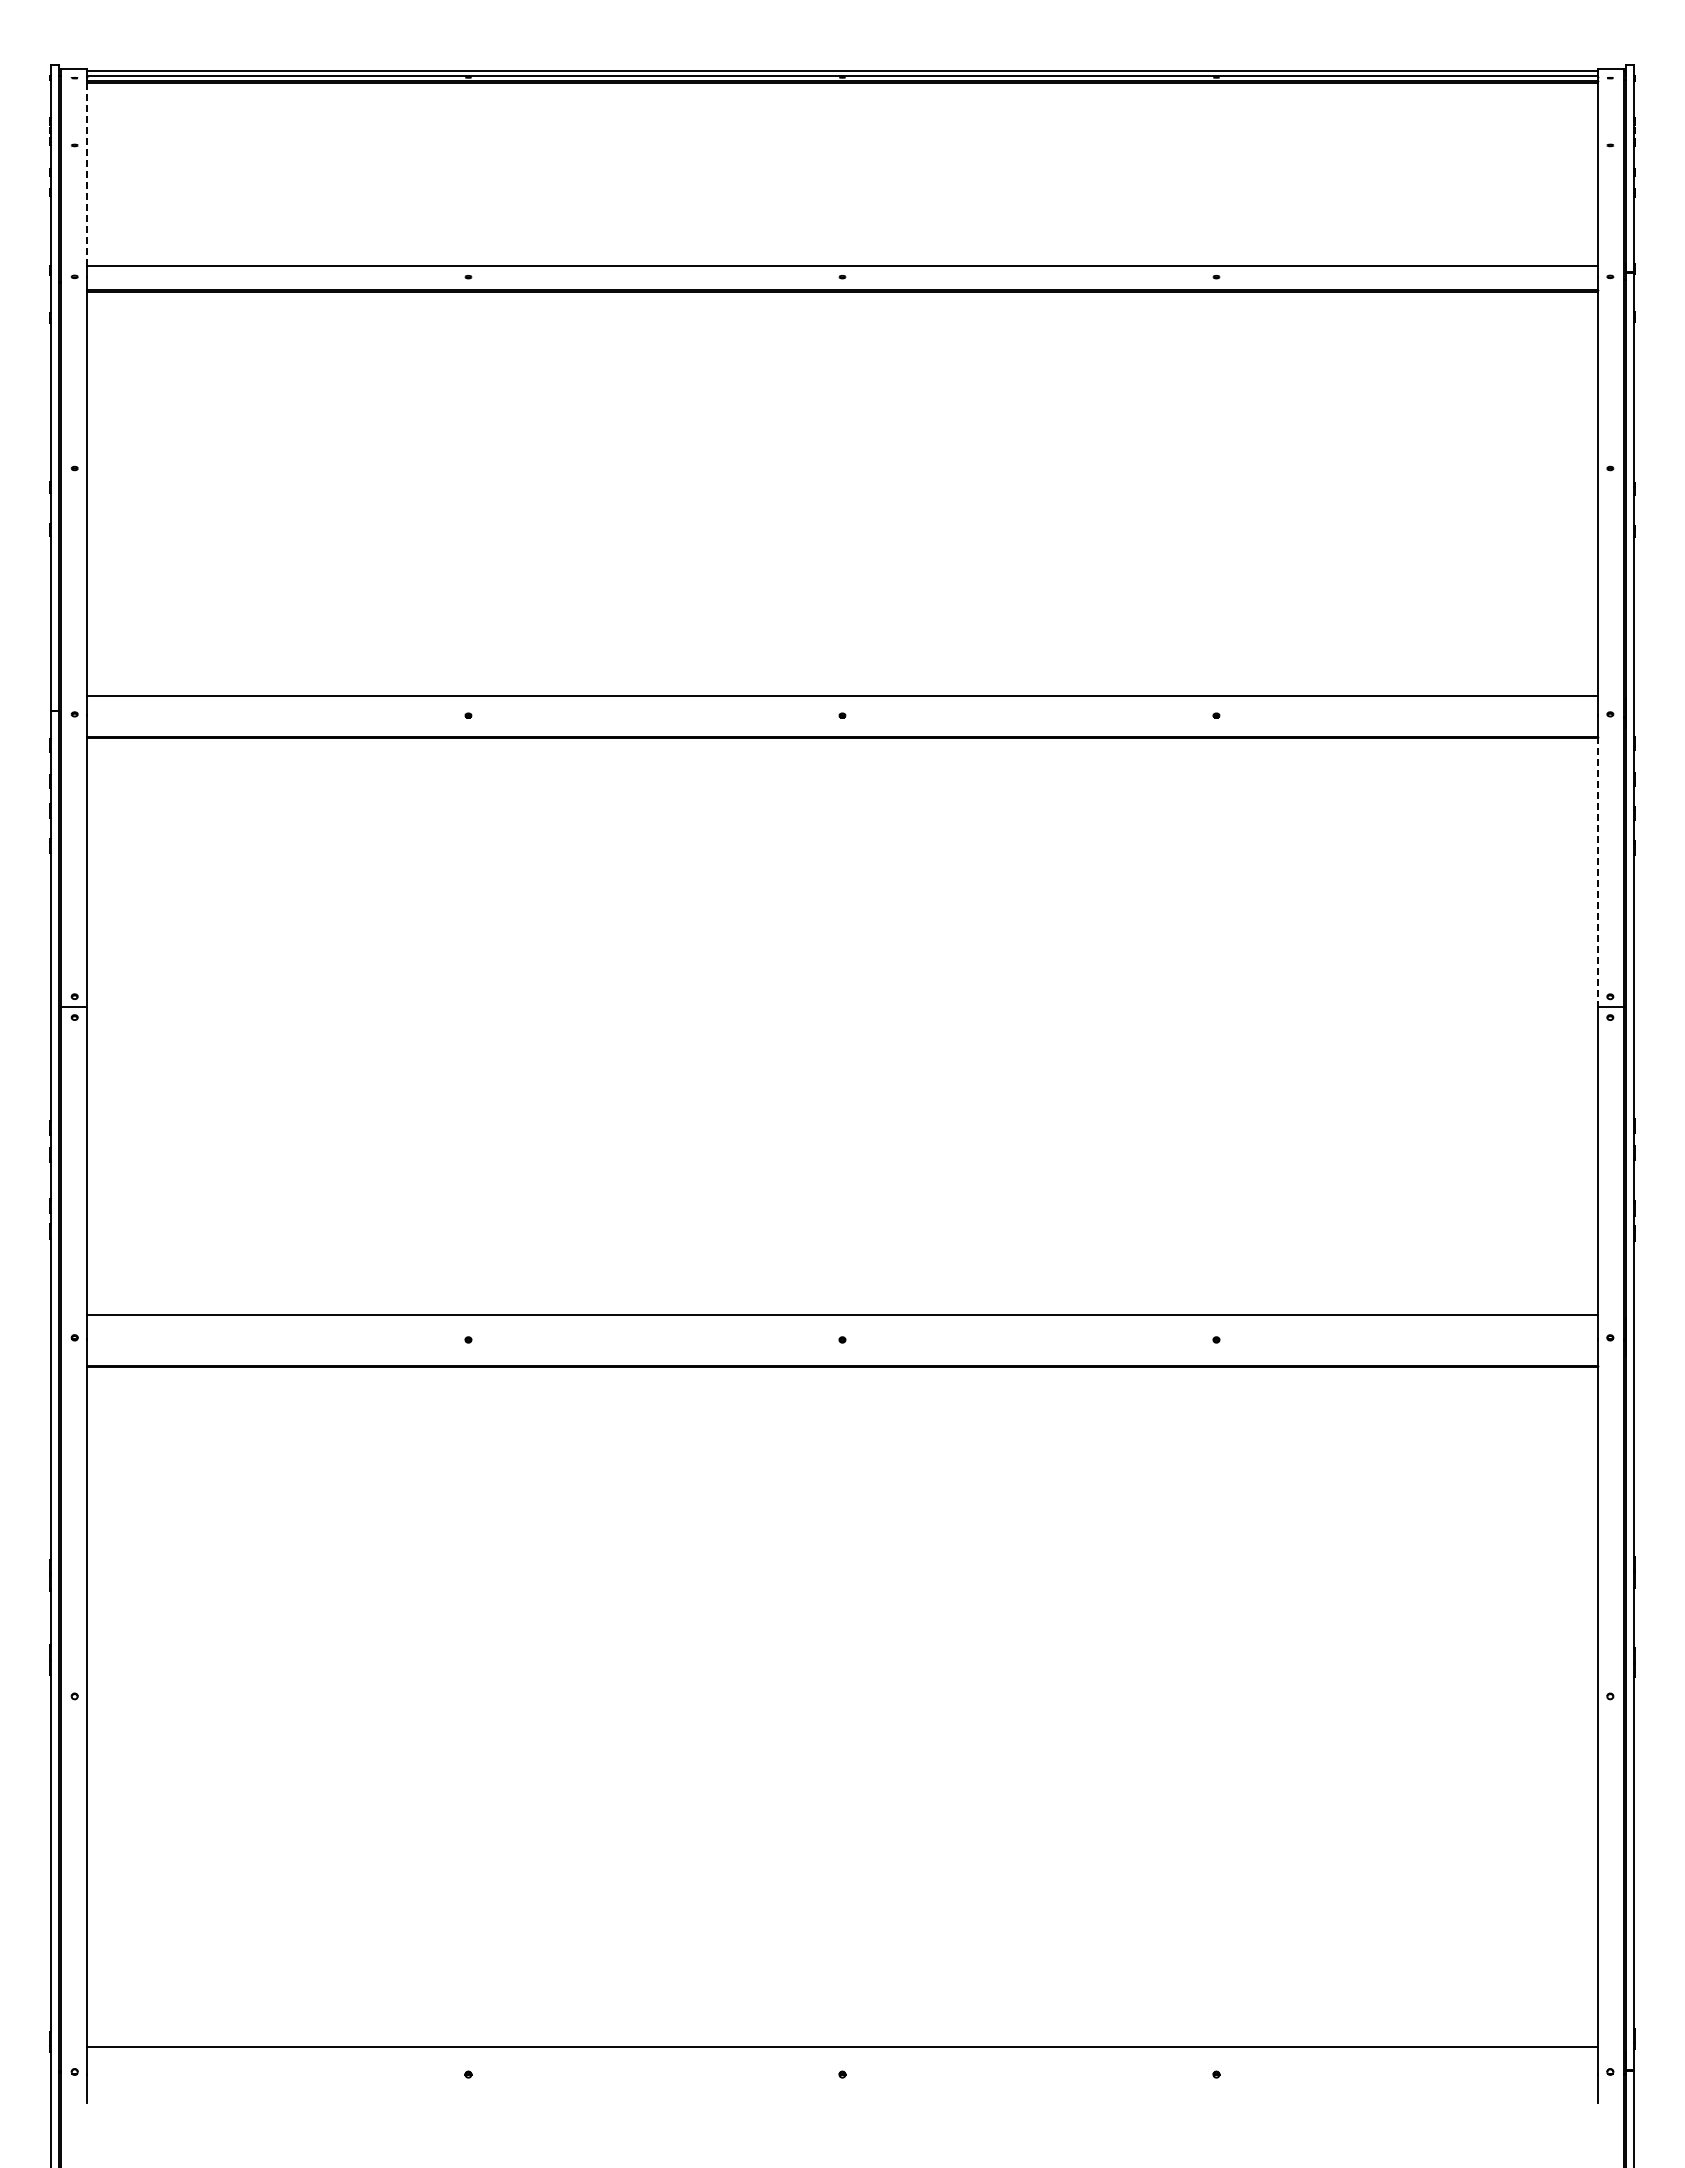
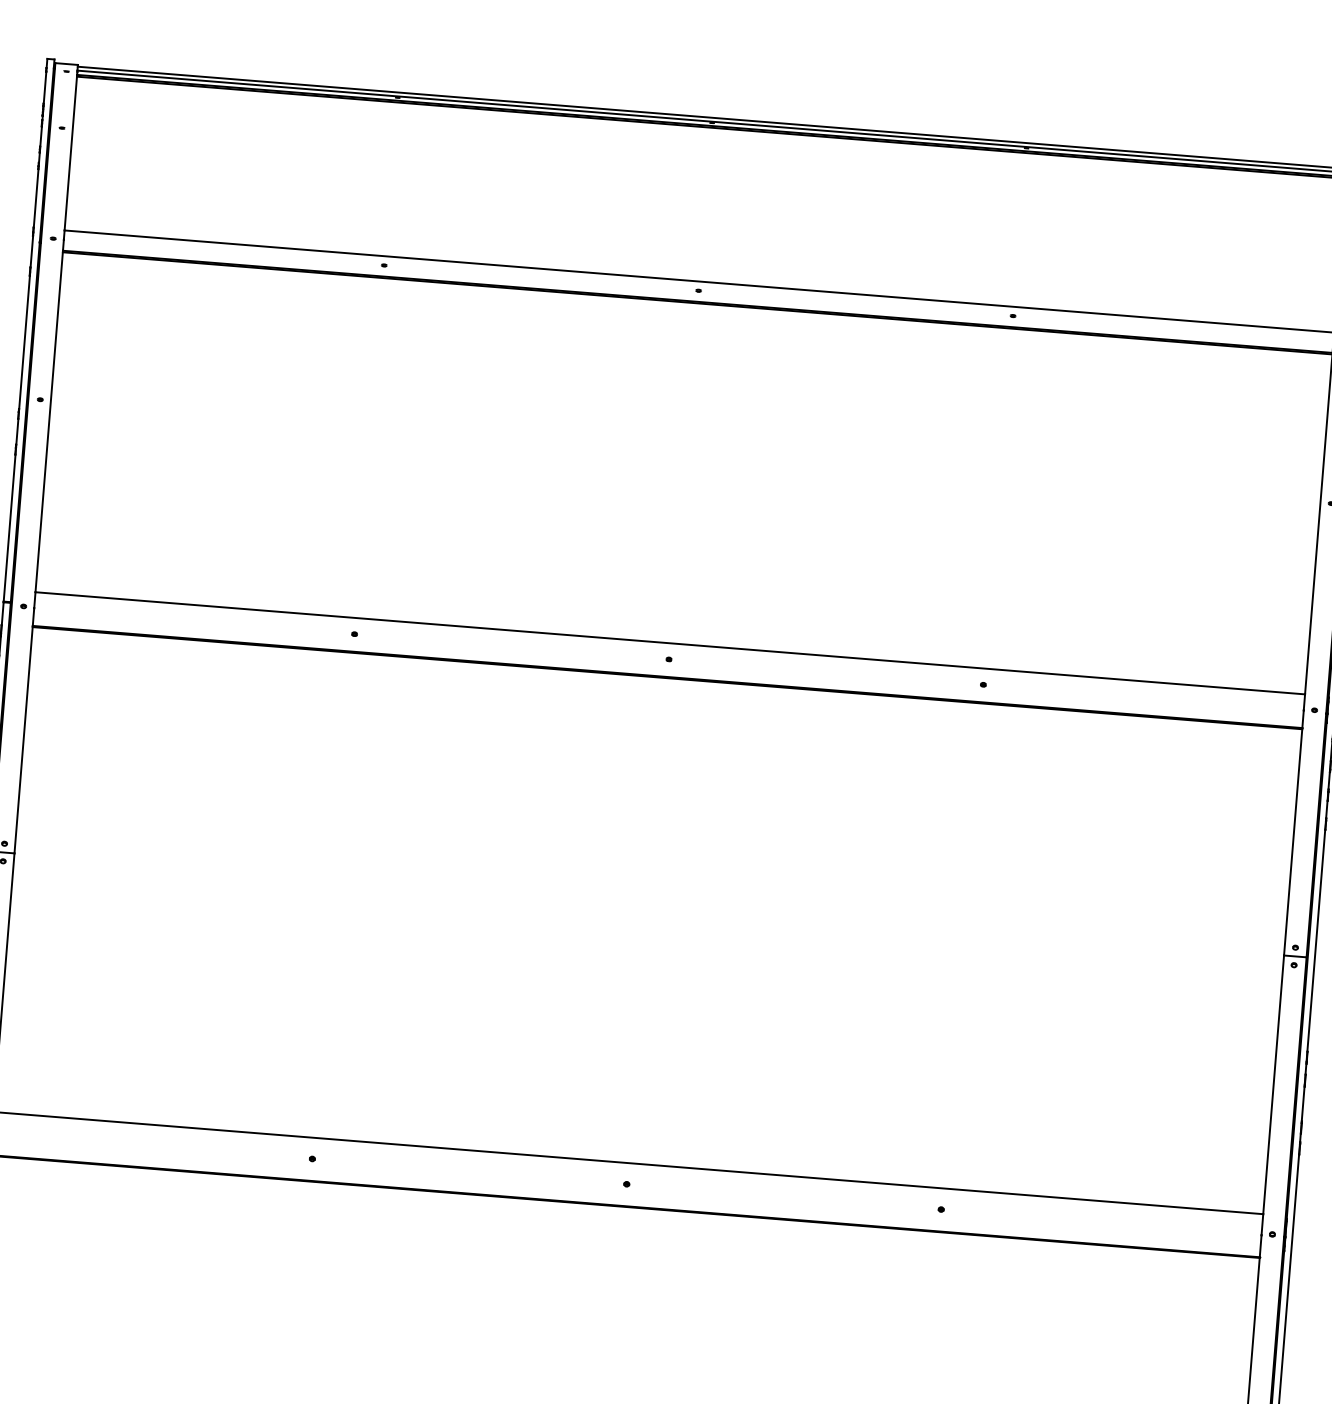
line: (87, 173) -> (70, 152), dashed -> solid
line: (1597, 872) -> (1293, 842), dashed -> solid

